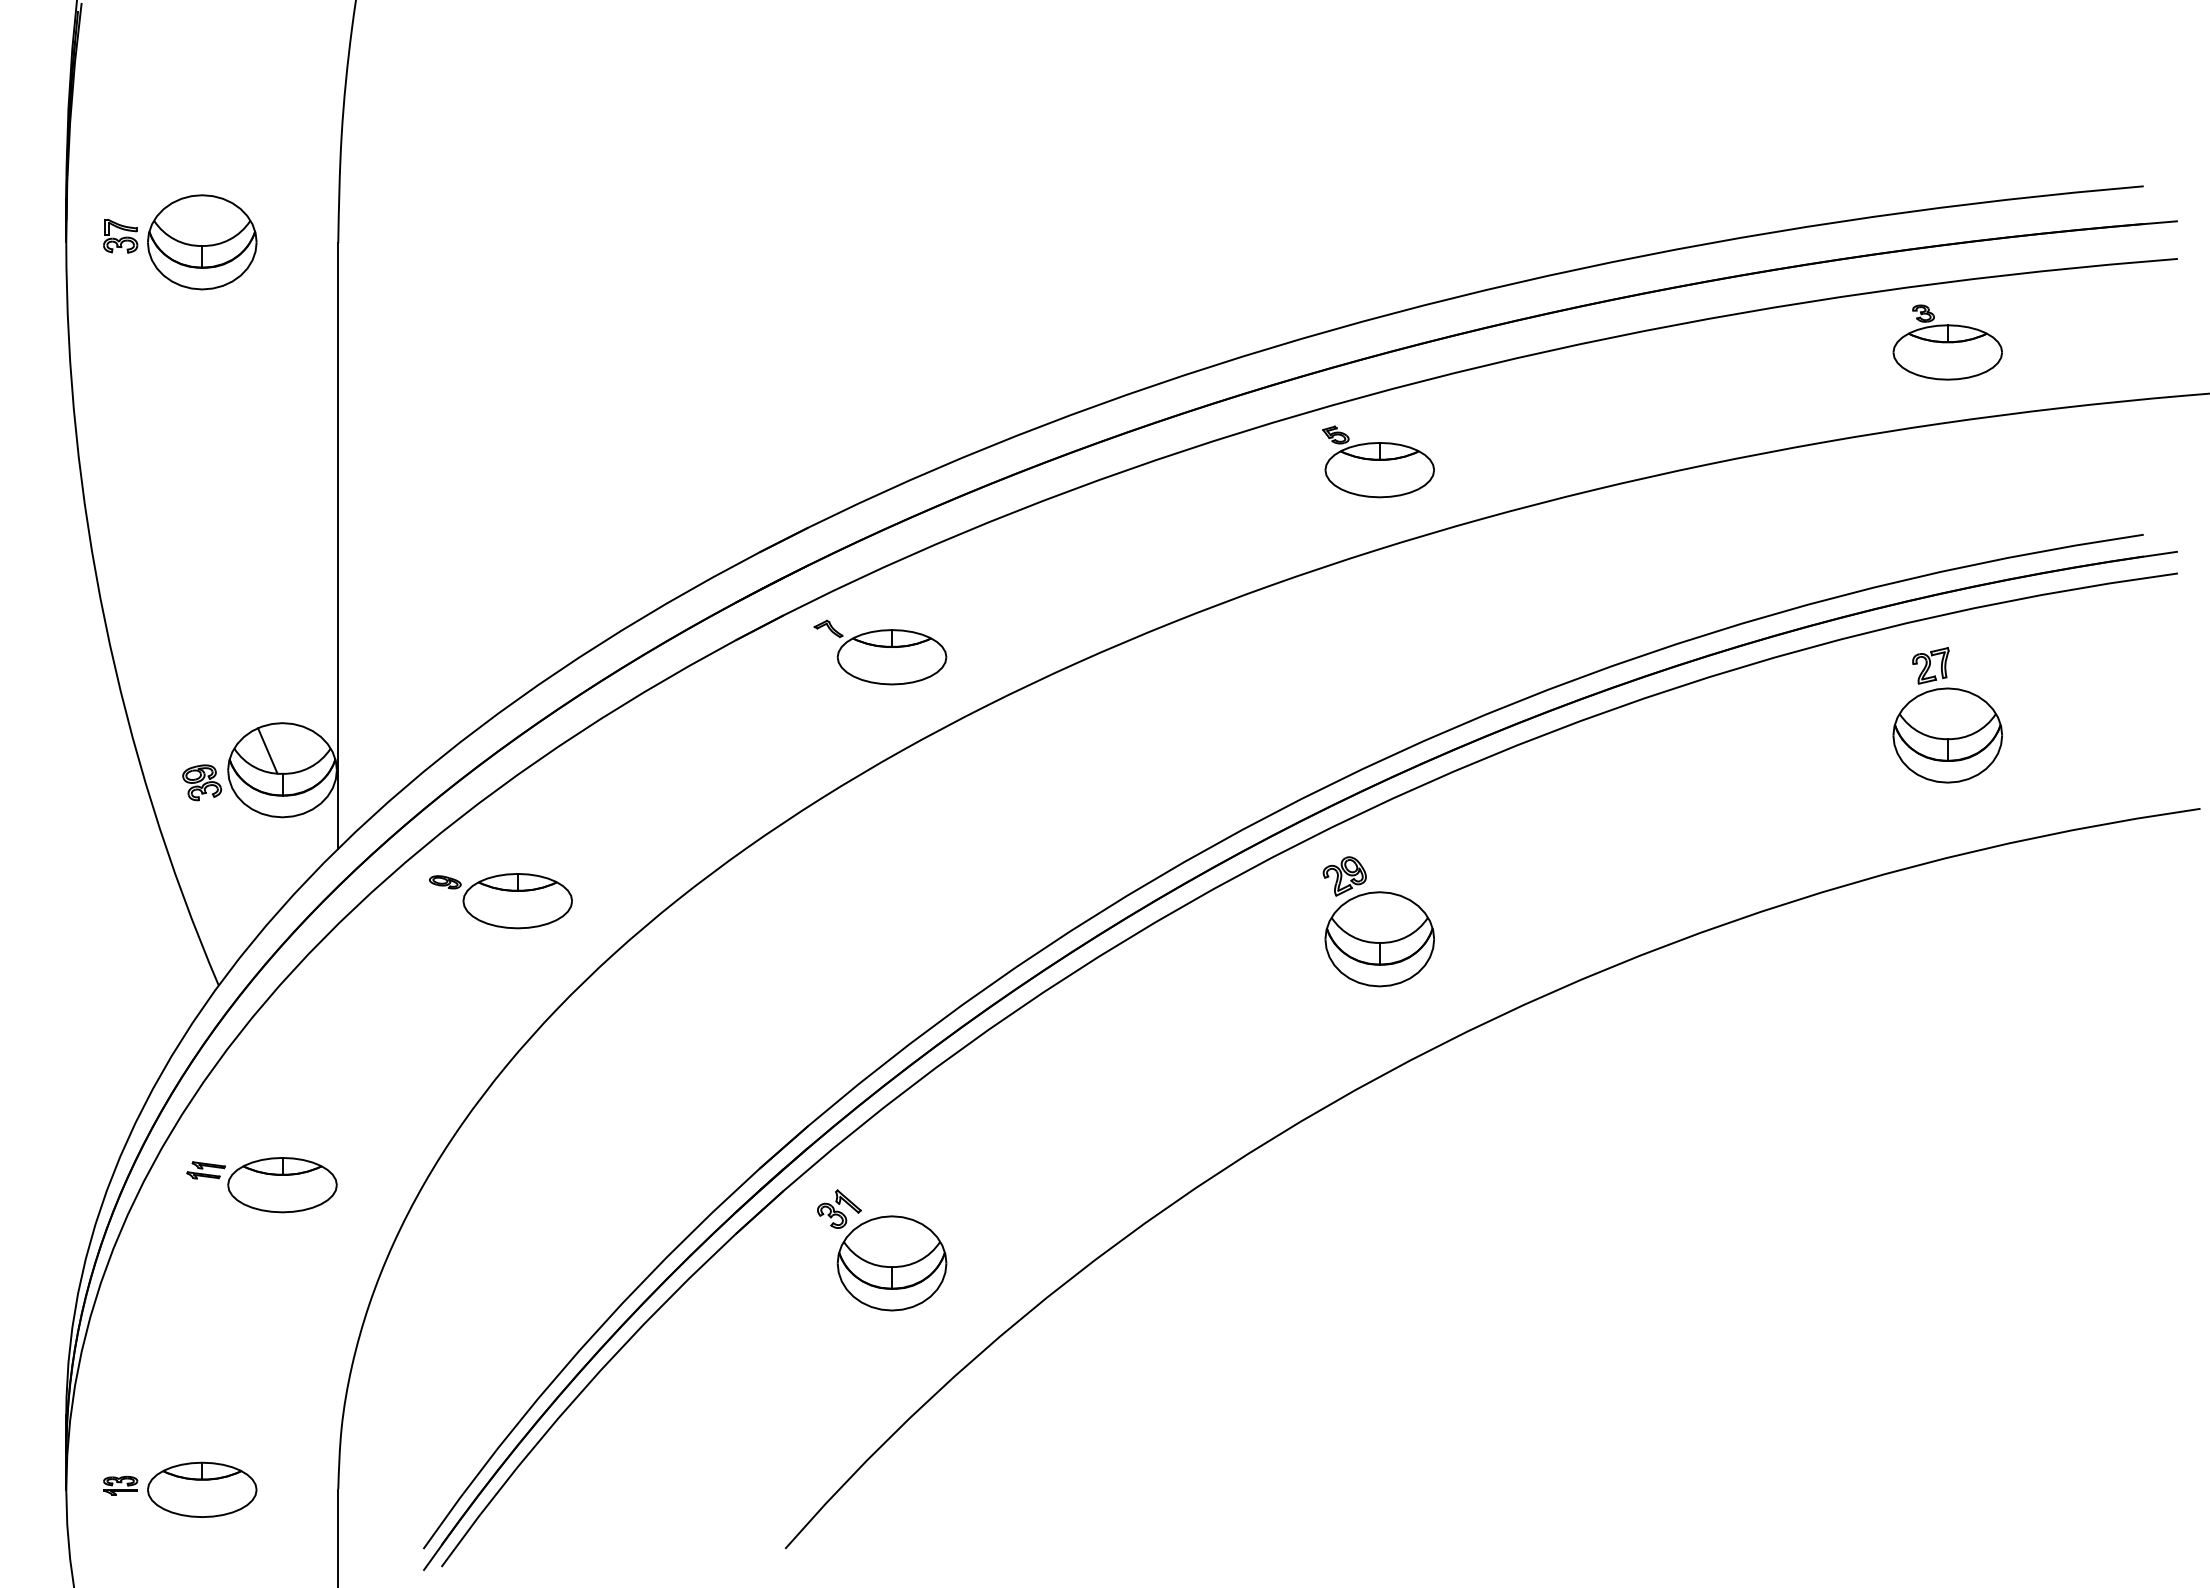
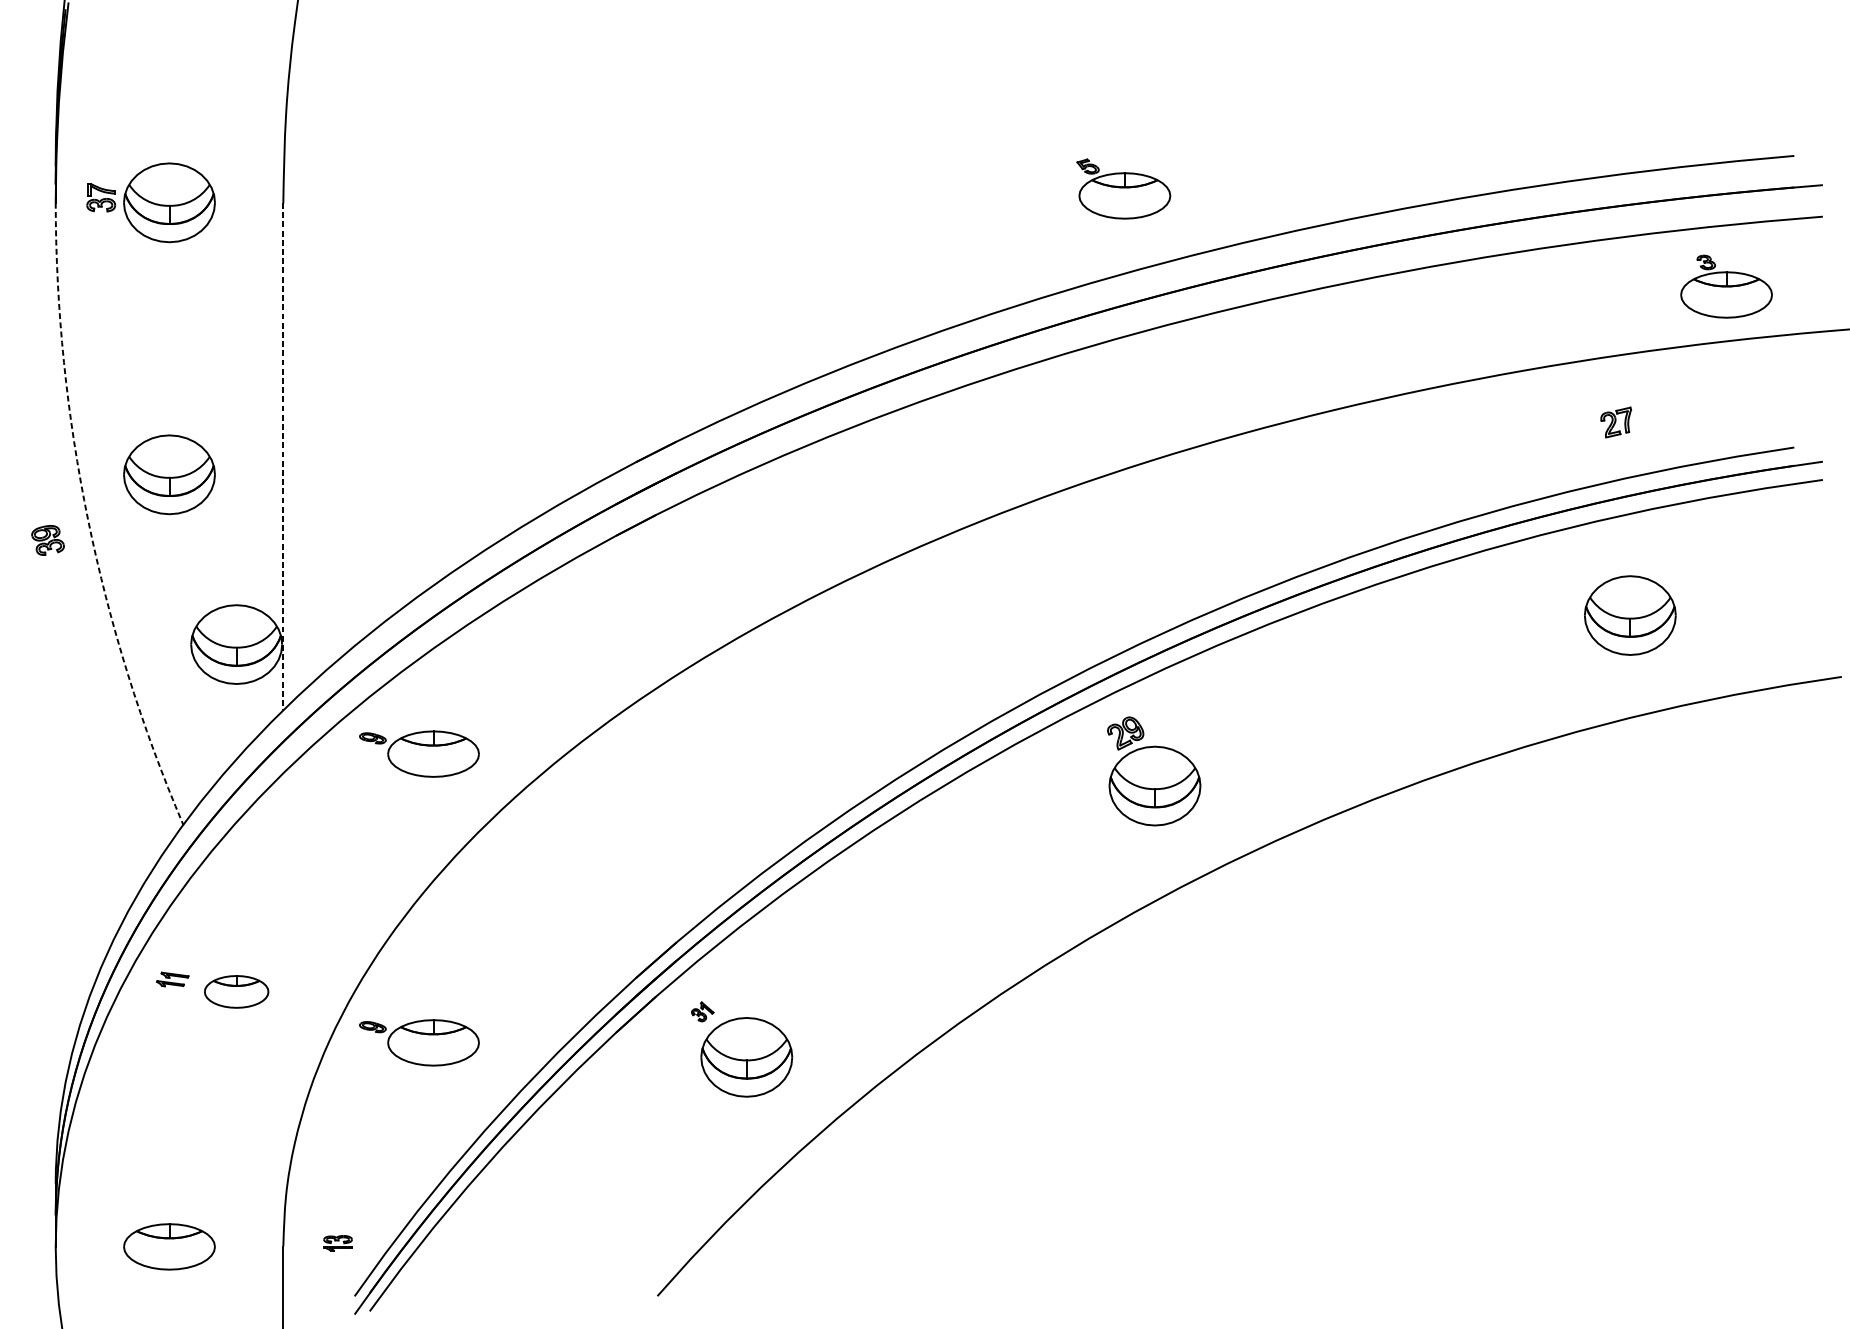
part: (1947, 342) -> (1726, 286), moved
part: (1378, 461) -> (1123, 188), moved
line: (338, 546) -> (283, 457), solid -> dashed
part: (202, 567) -> (169, 474), added
arc: (105, 621) -> (88, 520), solid -> dashed
part: (880, 652) -> (737, 546), removed
part: (1930, 665) -> (1615, 422), moved
line: (267, 750) -> (224, 628), removed
part: (202, 782) -> (48, 540), moved
part: (282, 1185) -> (236, 992), size x0.7
part: (839, 1208) -> (702, 1011), size x0.6
part: (500, 1246) -> (419, 1043), added
part: (120, 1485) -> (337, 1243), moved

